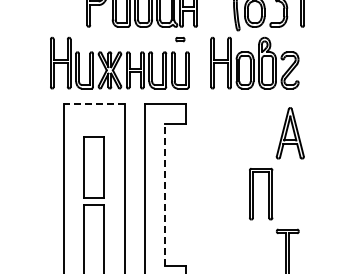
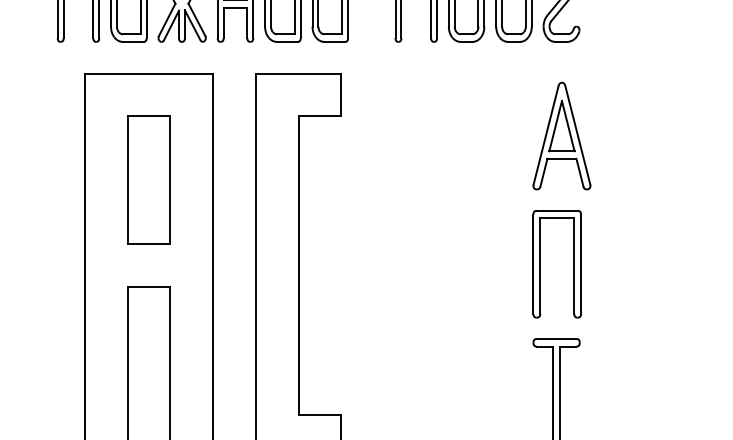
line: (93, 103) -> (147, 73), dashed -> solid
part: (93, 167) -> (147, 180), moved
part: (268, 193) -> (572, 262), moved
line: (165, 194) -> (299, 265), dashed -> solid

